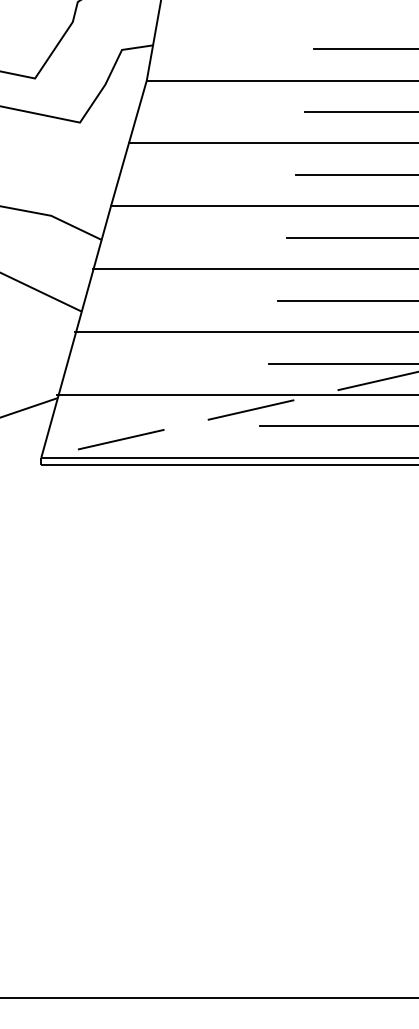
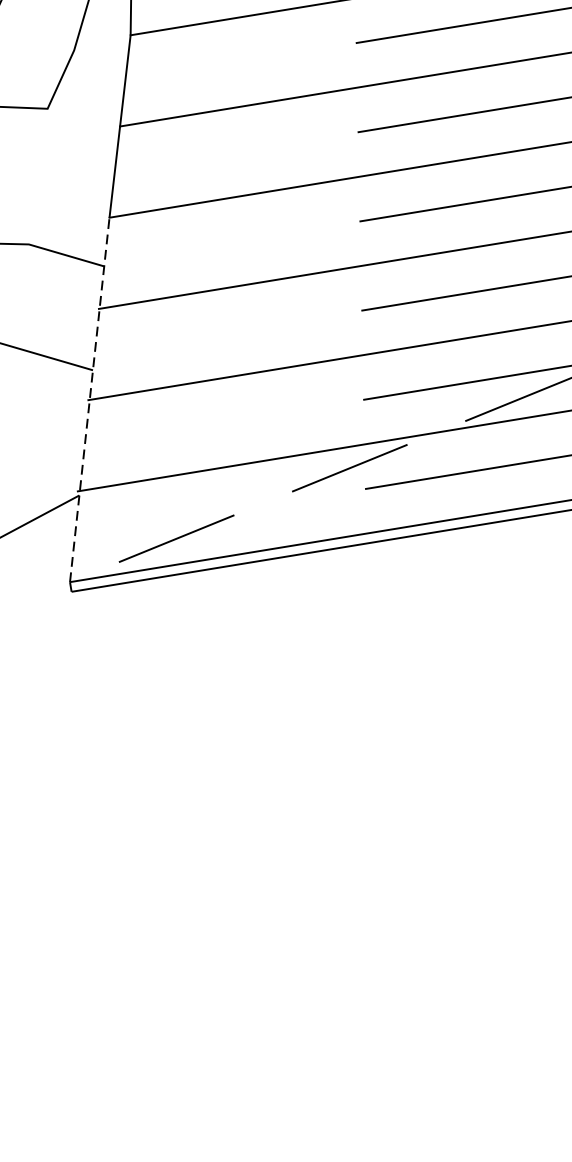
line: (76, 332) -> (90, 400), solid -> dashed

